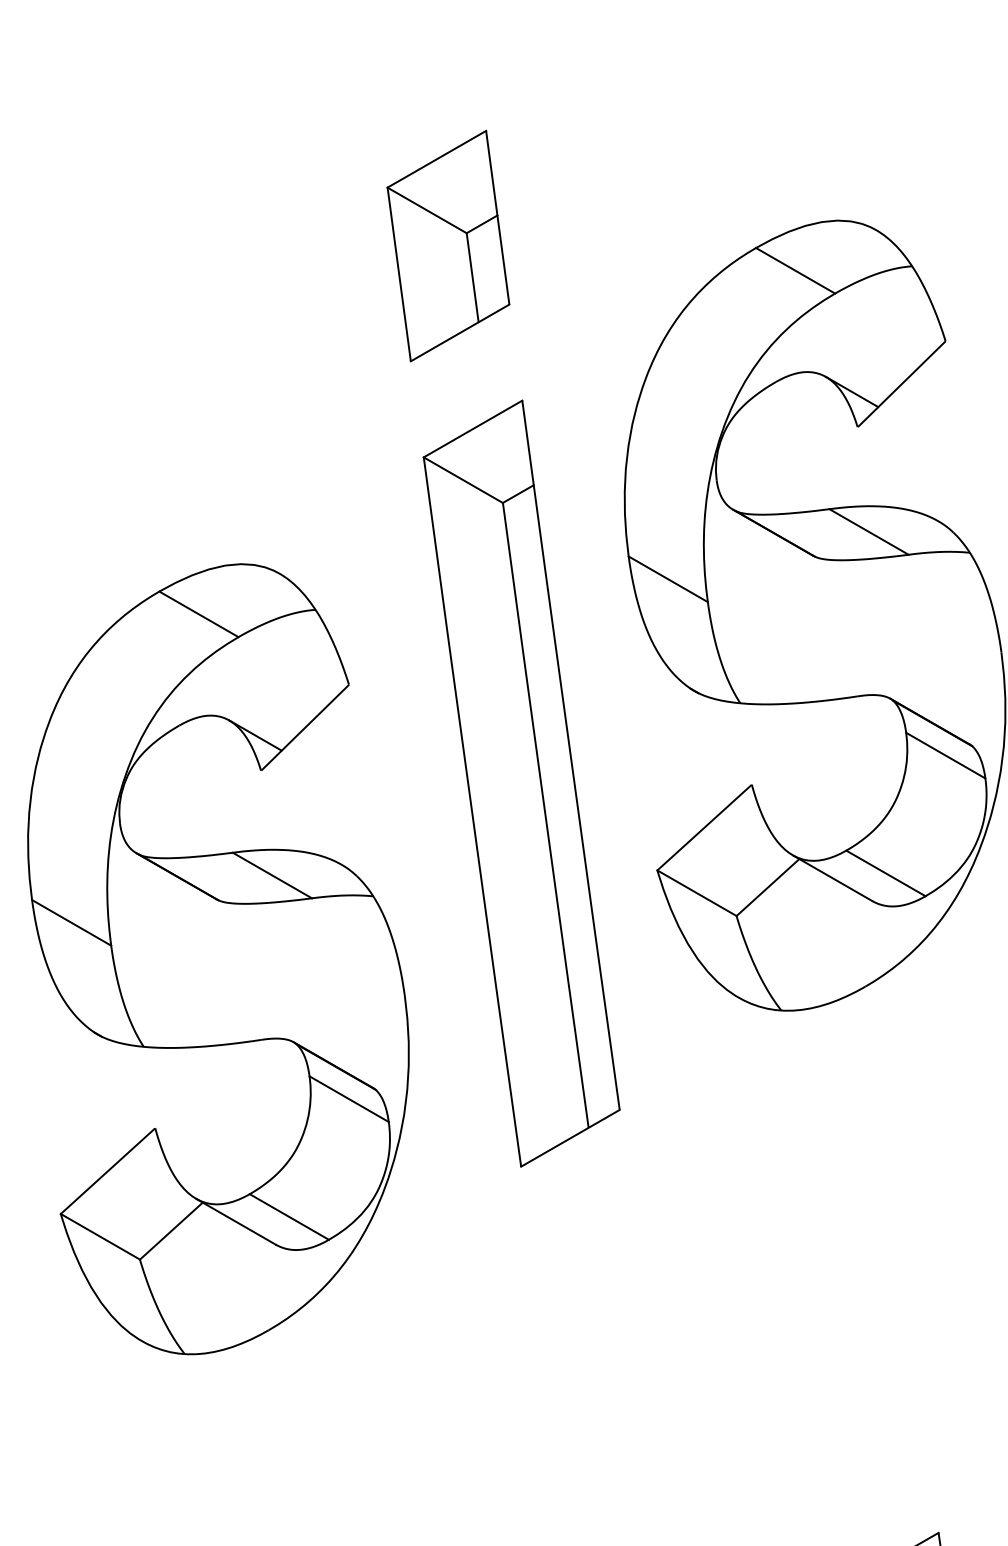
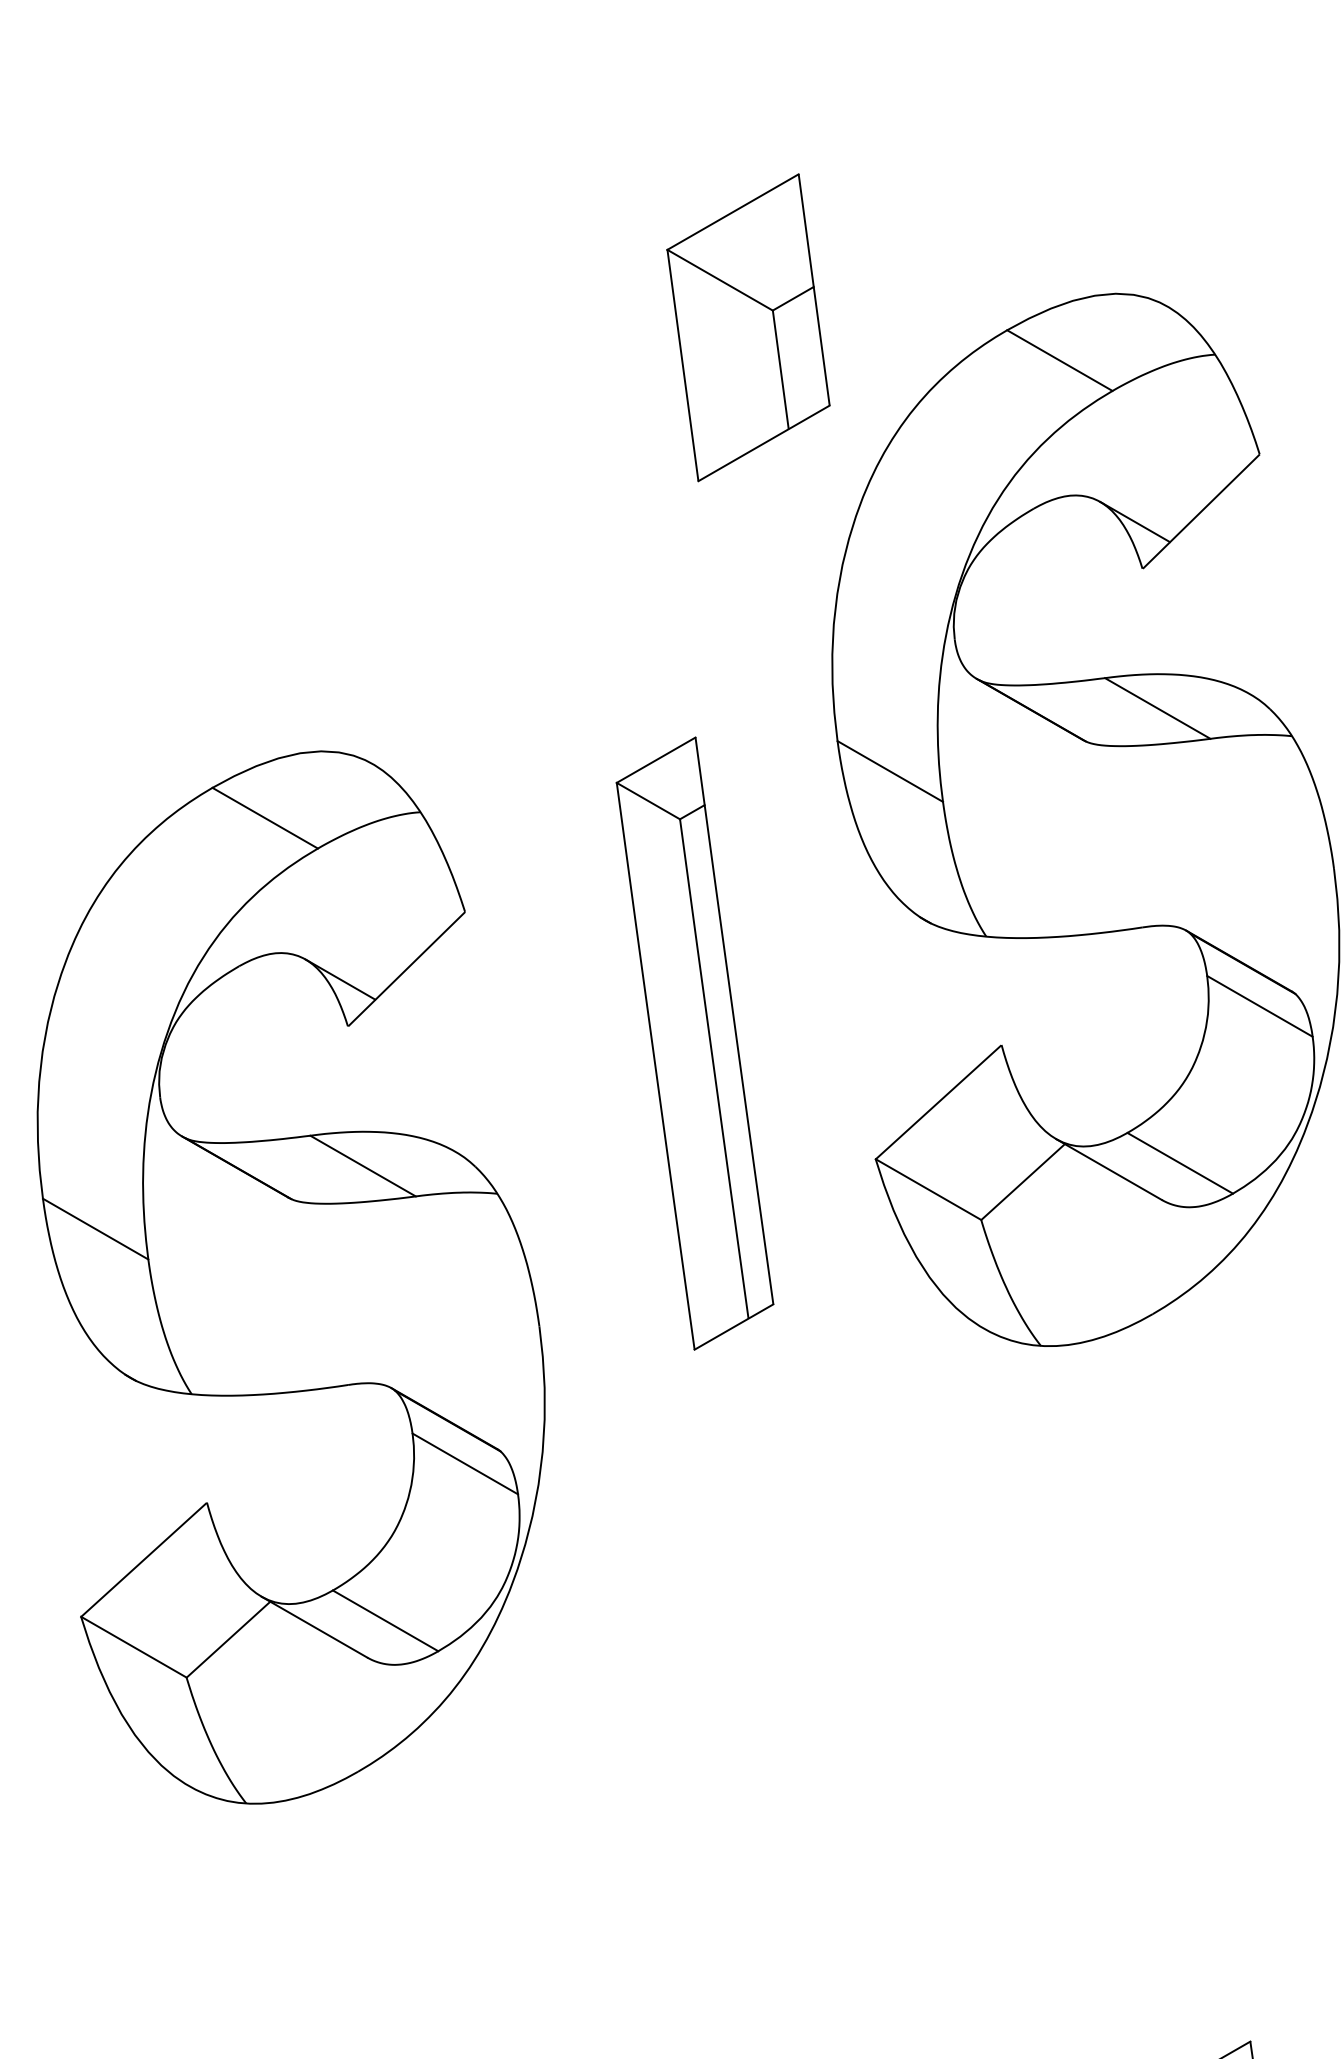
part: (448, 245) -> (748, 327), moved
part: (521, 783) -> (694, 1043), size x0.6

